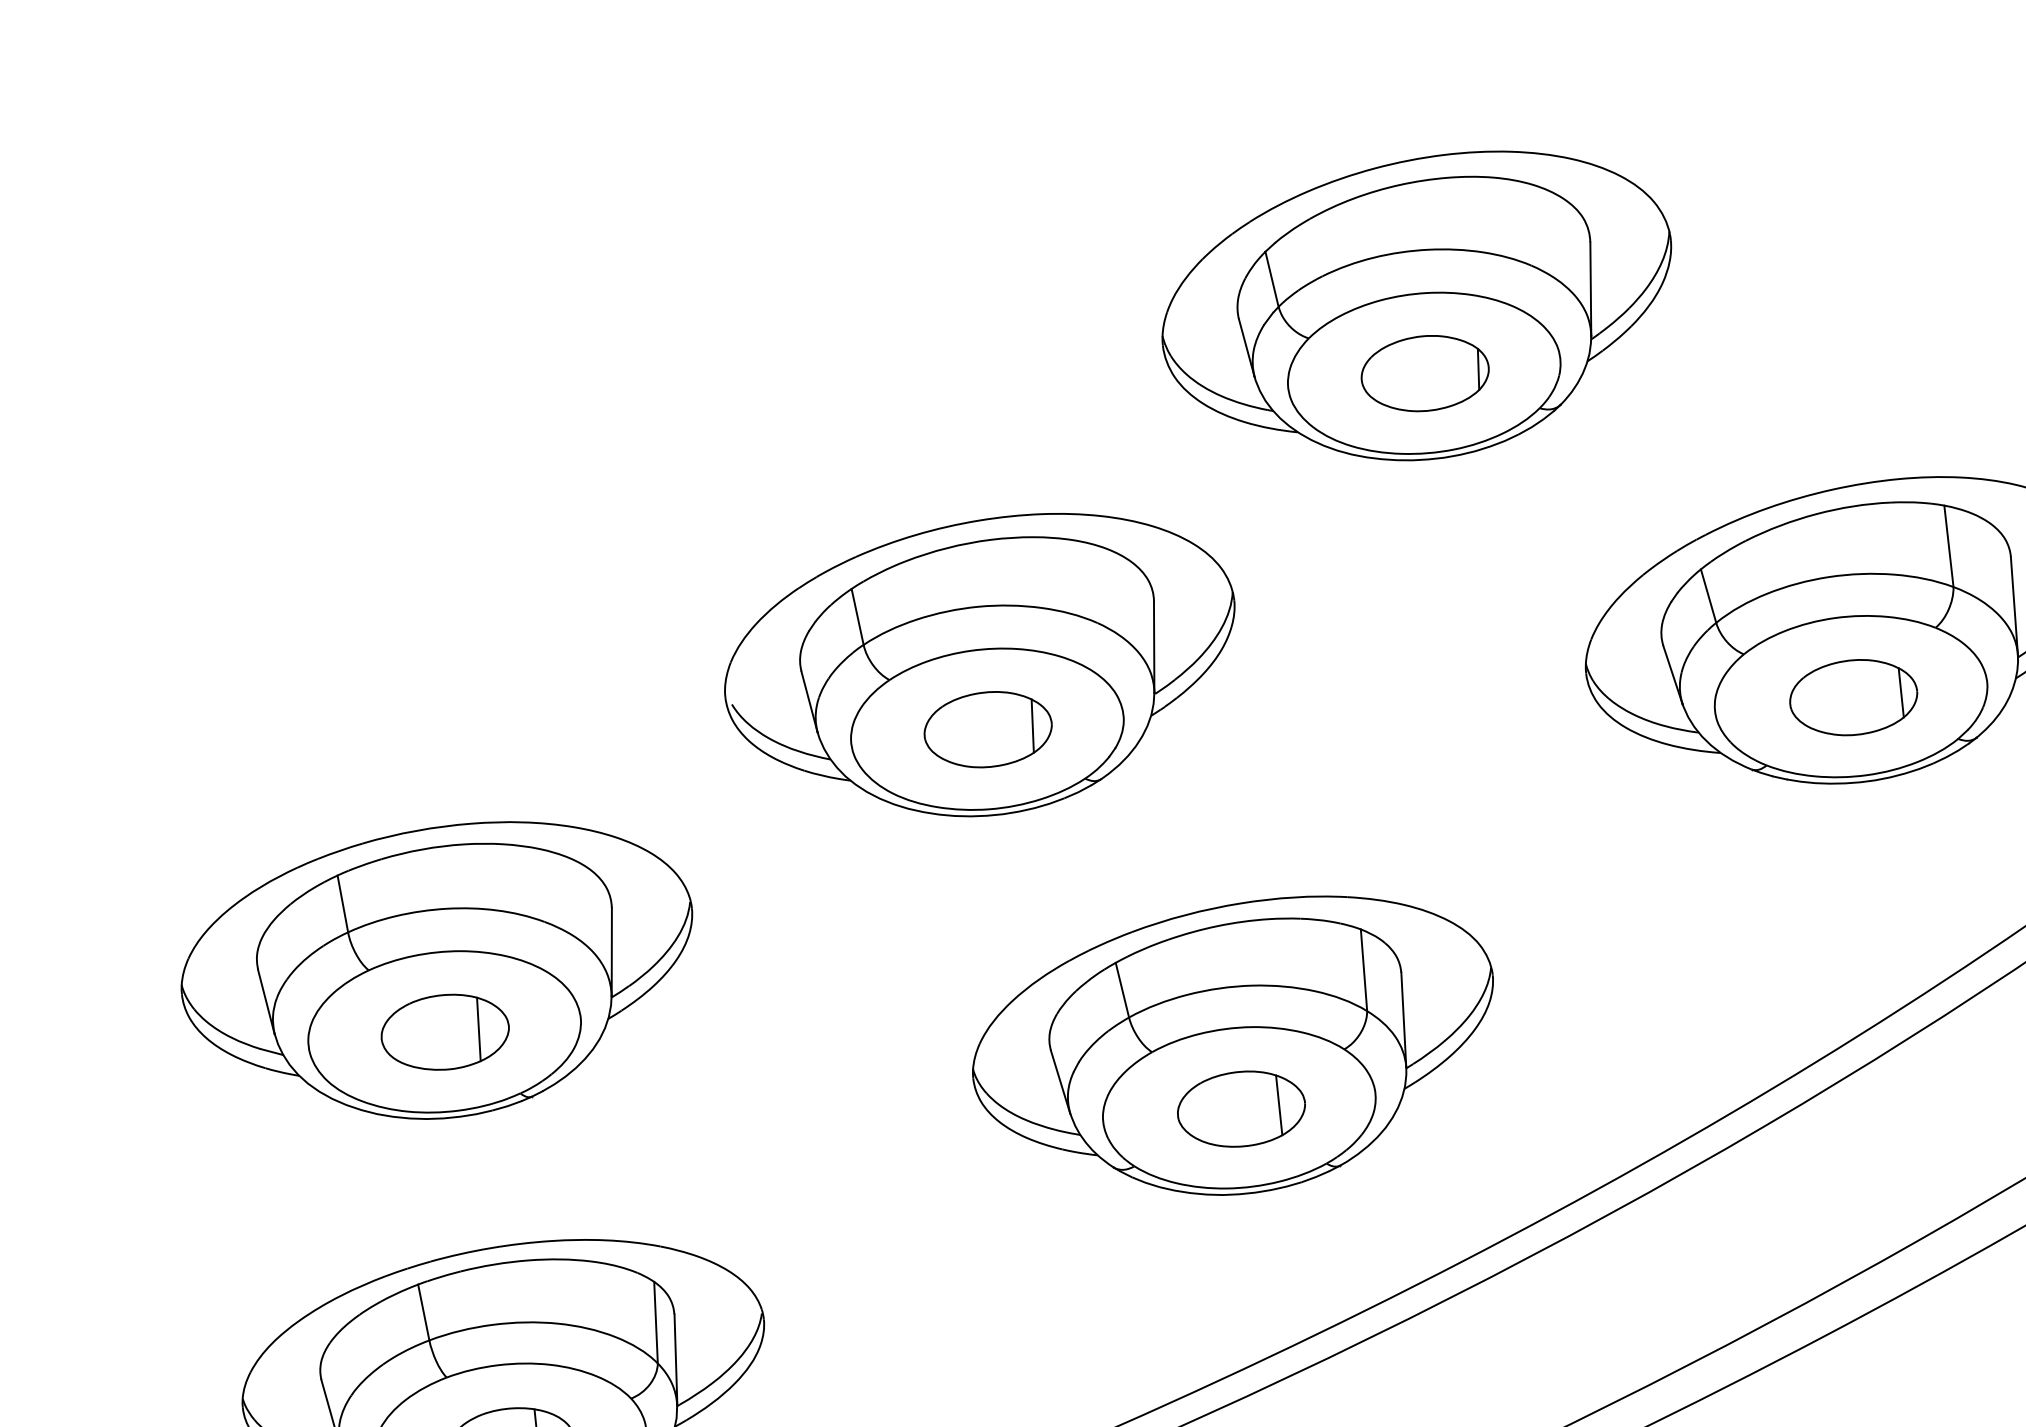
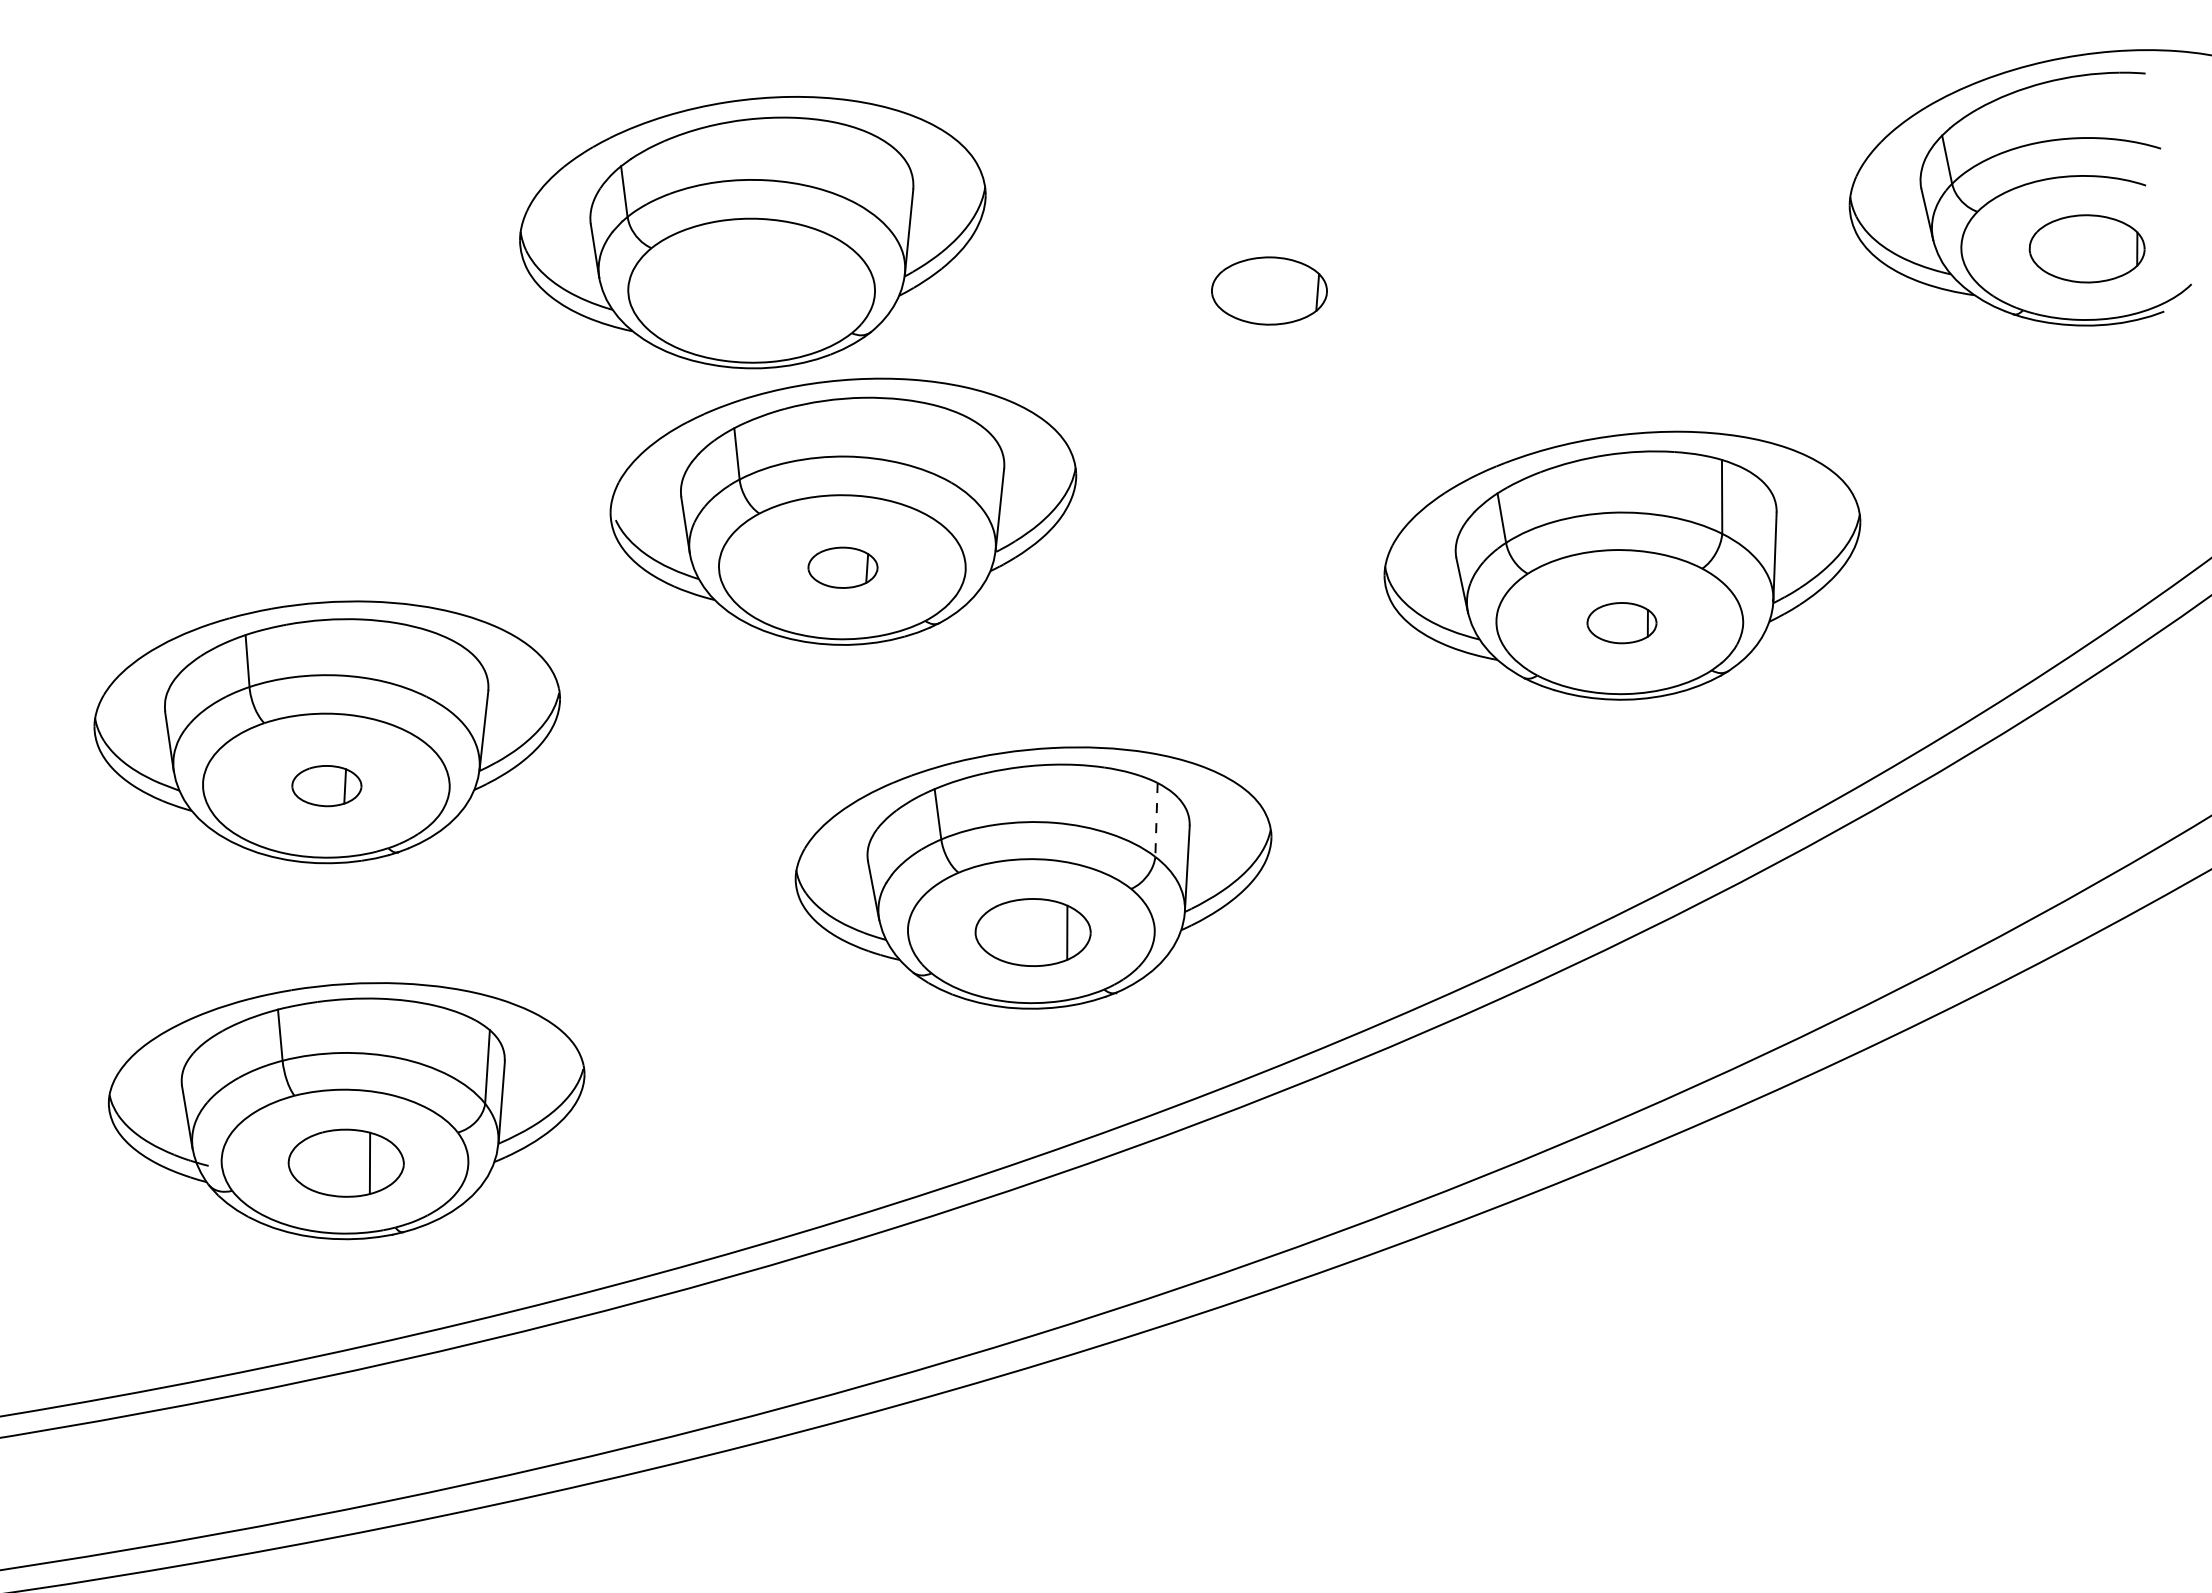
part: (1418, 309) -> (752, 232), moved
part: (1853, 696) -> (1621, 622), size x0.6
part: (987, 729) -> (842, 567), size x0.6
line: (1363, 969) -> (1156, 819), solid -> dashed
part: (444, 1031) -> (326, 785), size x0.6

